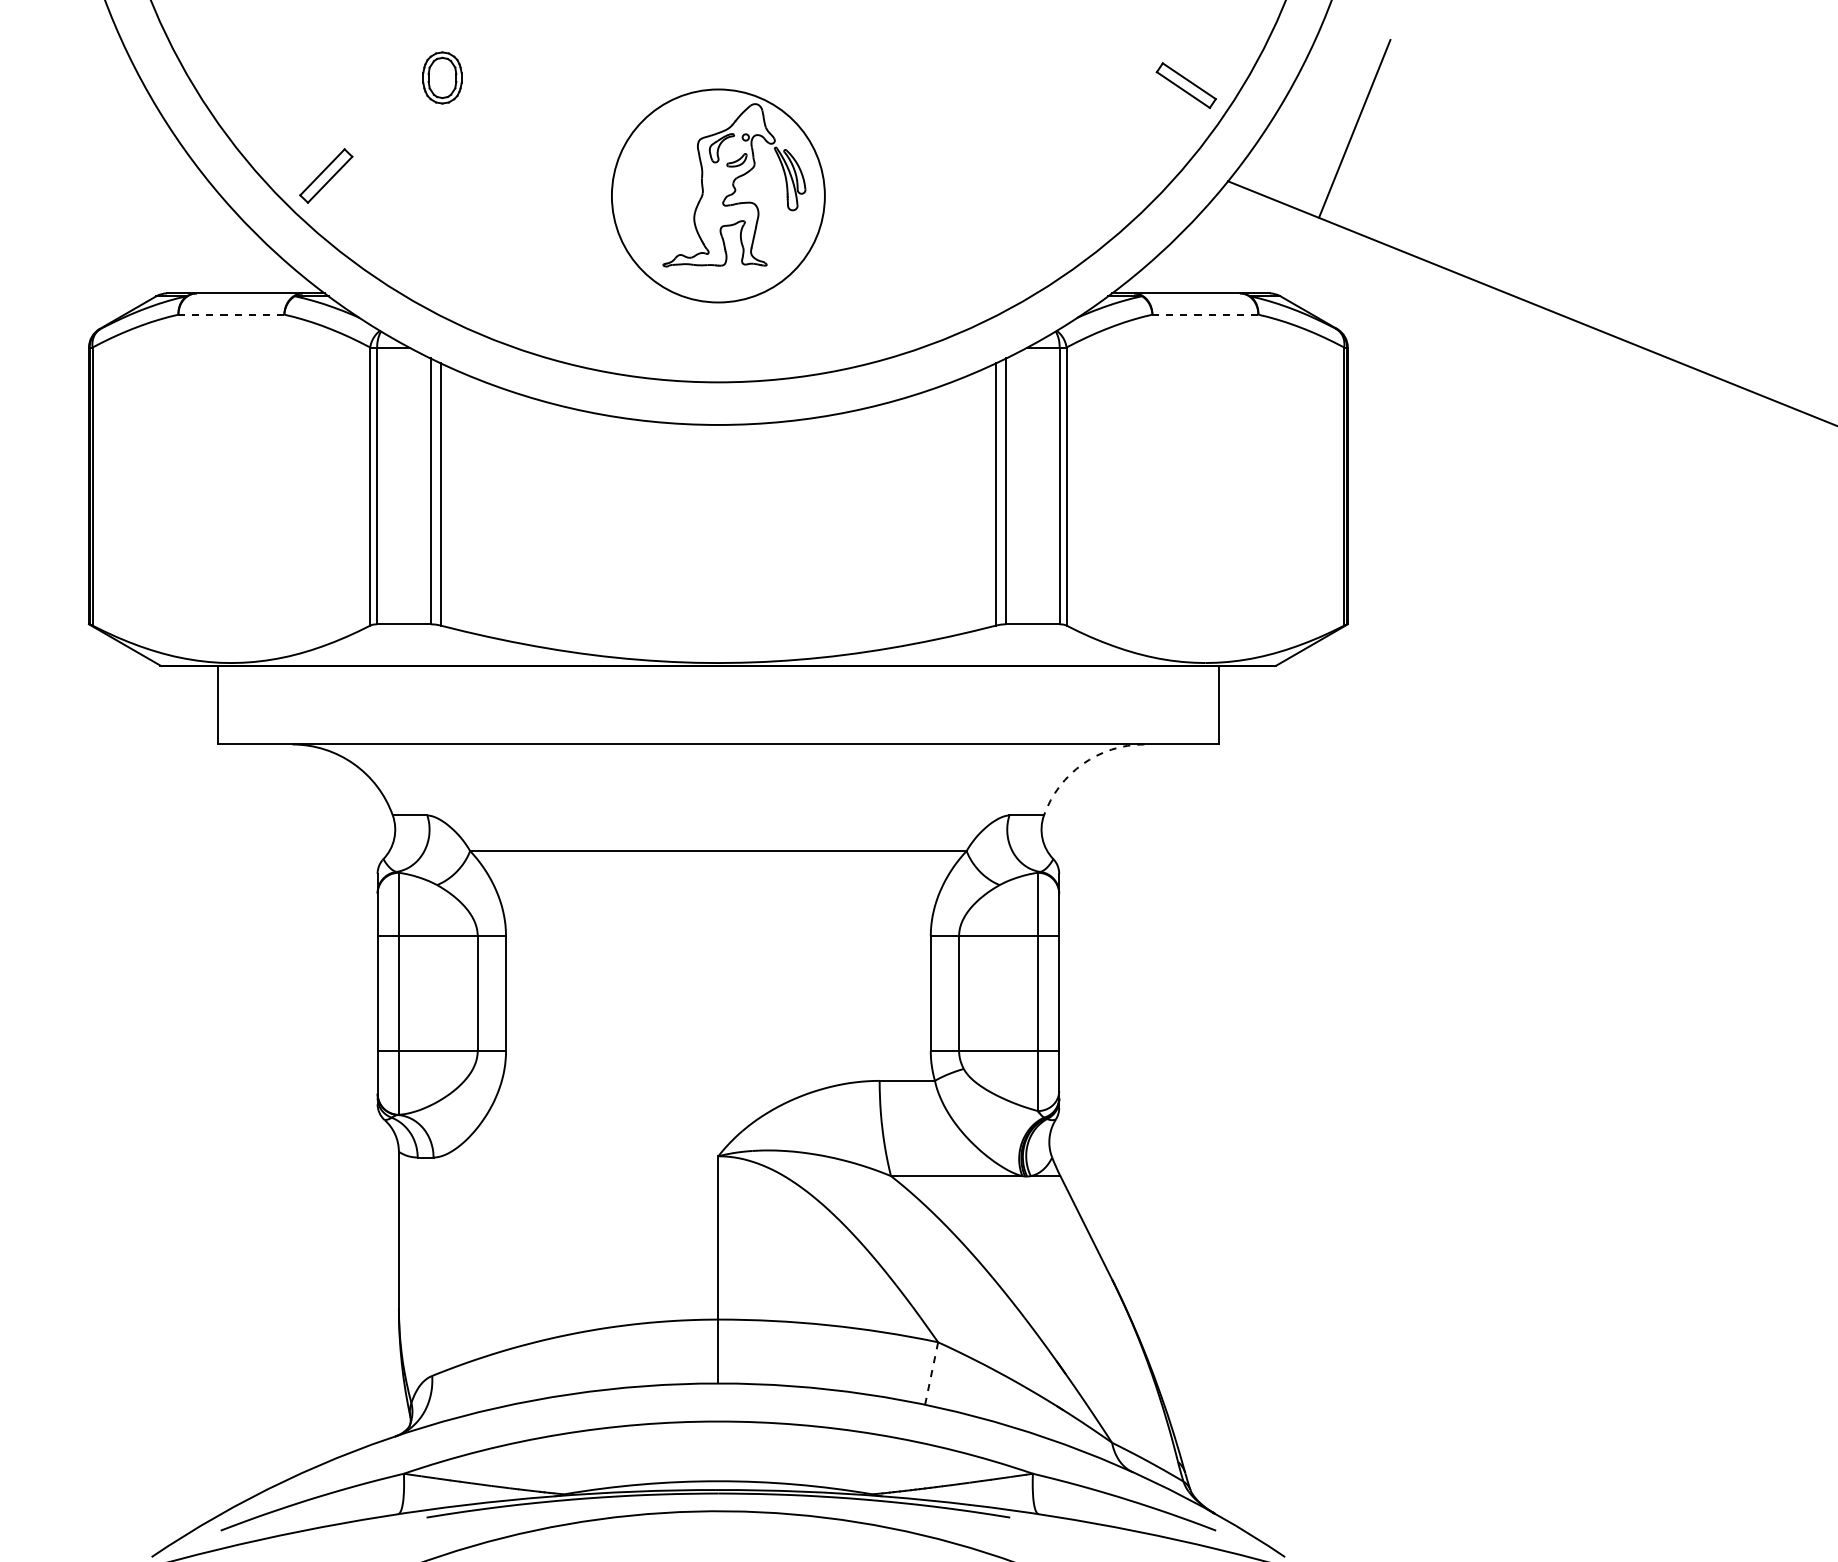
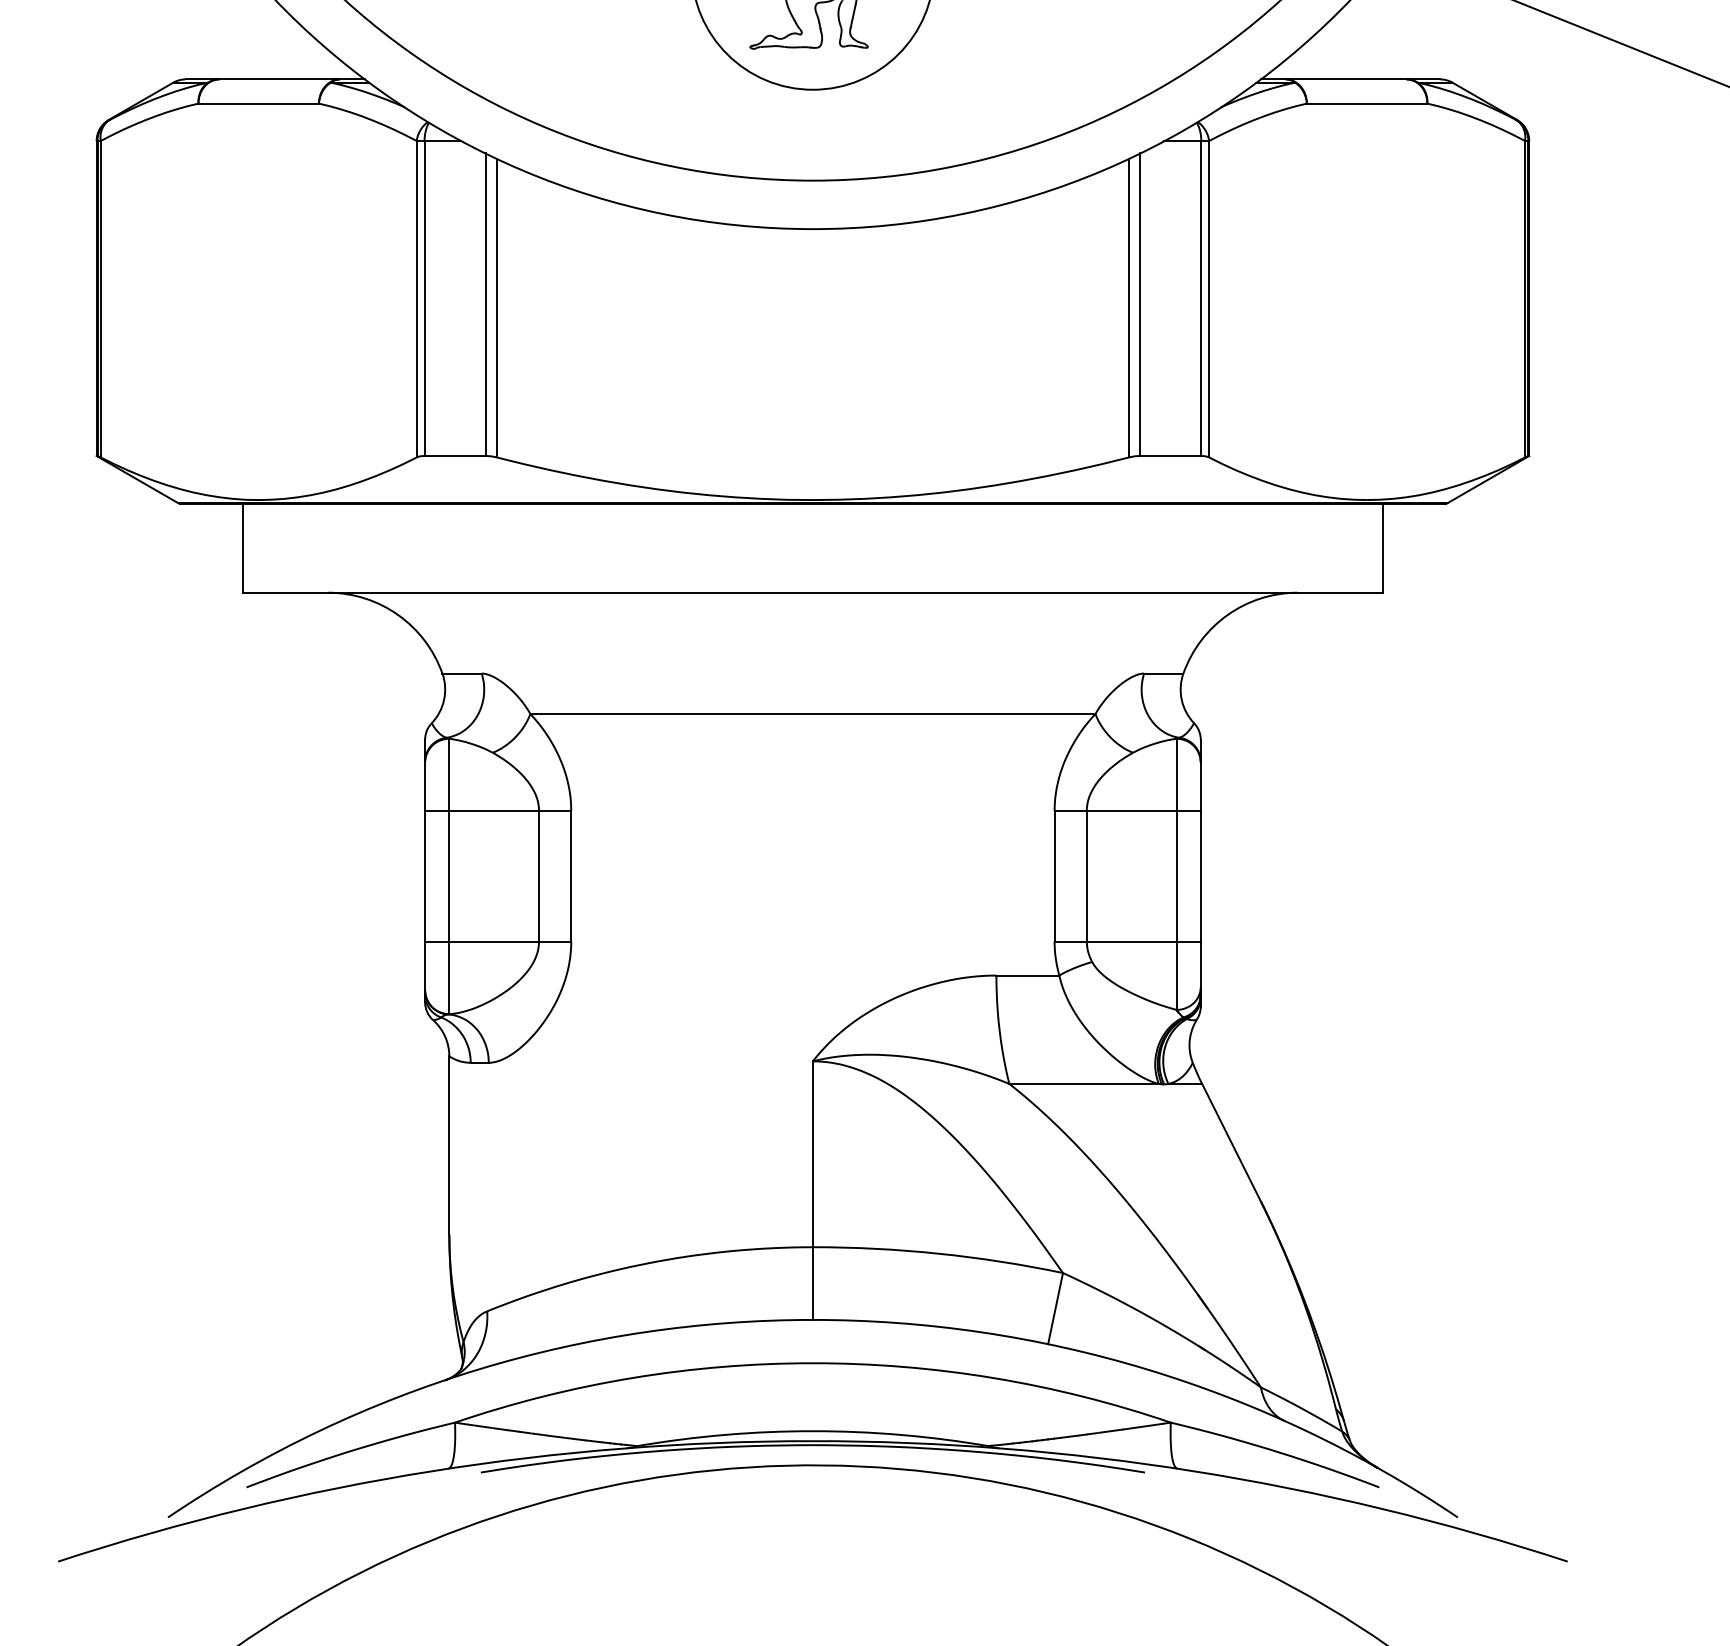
line: (231, 314) -> (258, 103), dashed -> solid
line: (1205, 314) -> (1367, 103), dashed -> solid
arc: (1082, 764) -> (1227, 615), dashed -> solid
line: (931, 1373) -> (1055, 1308), dashed -> solid

